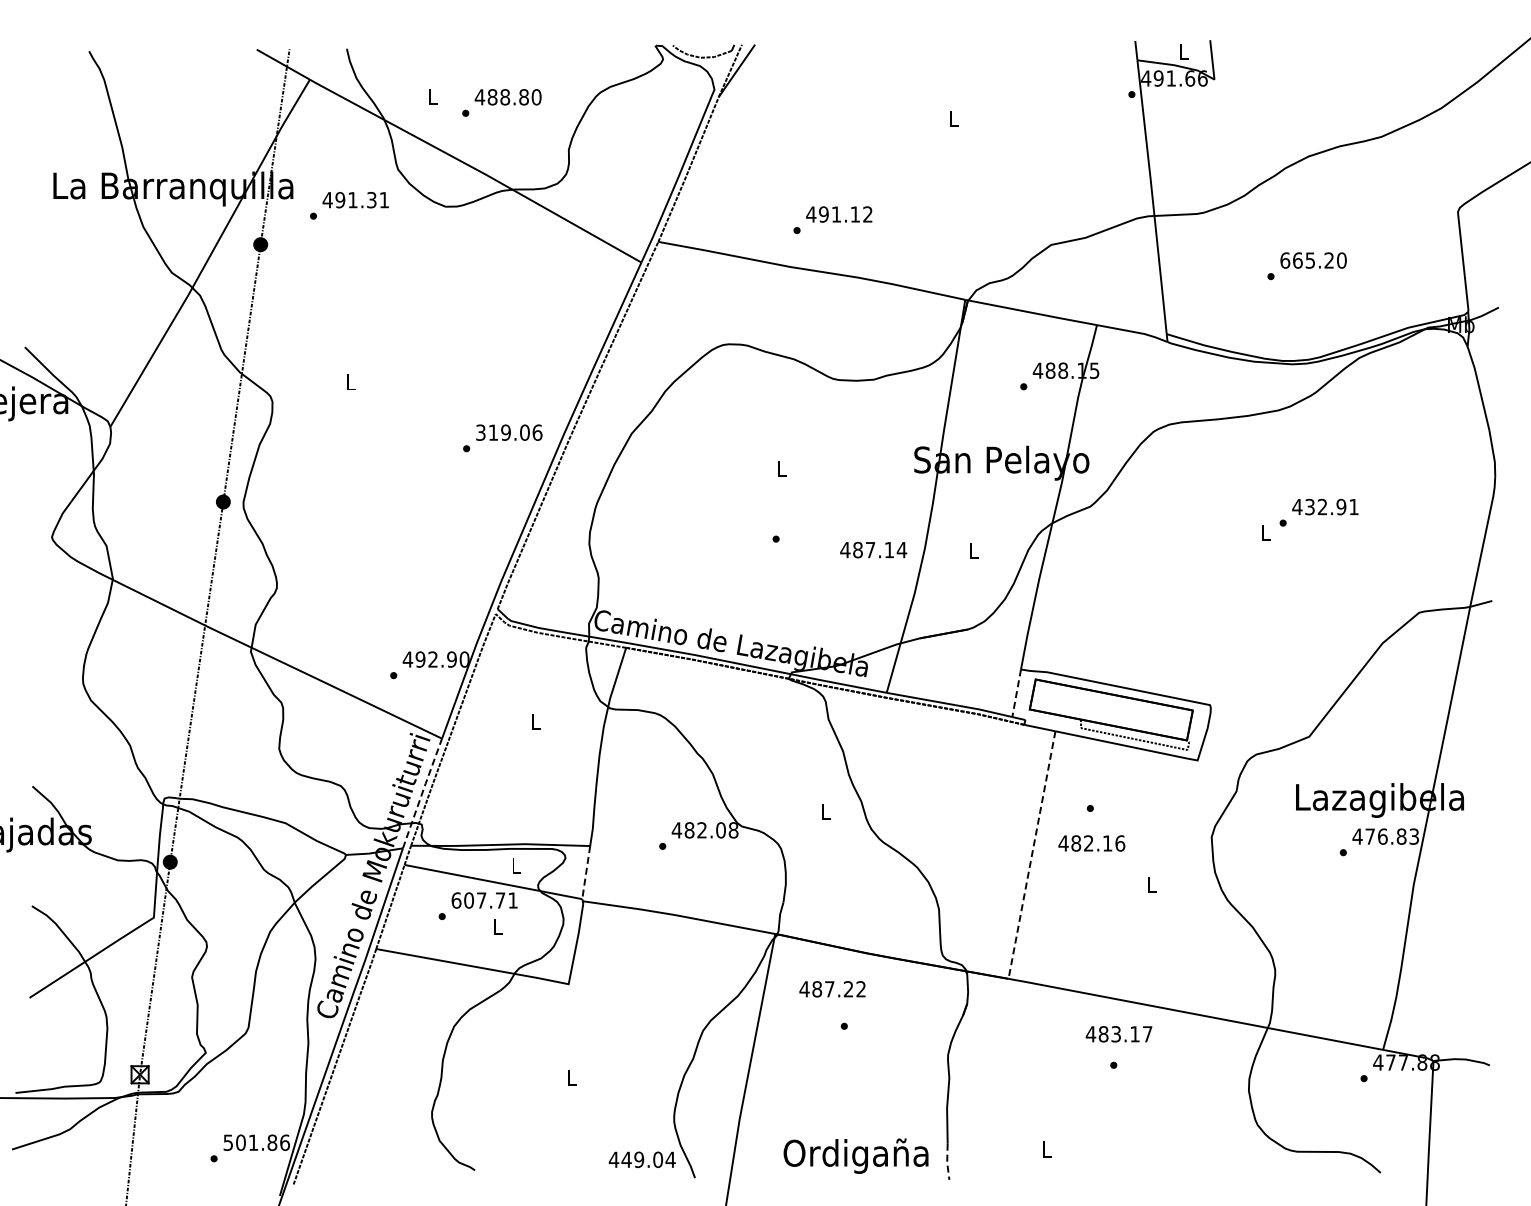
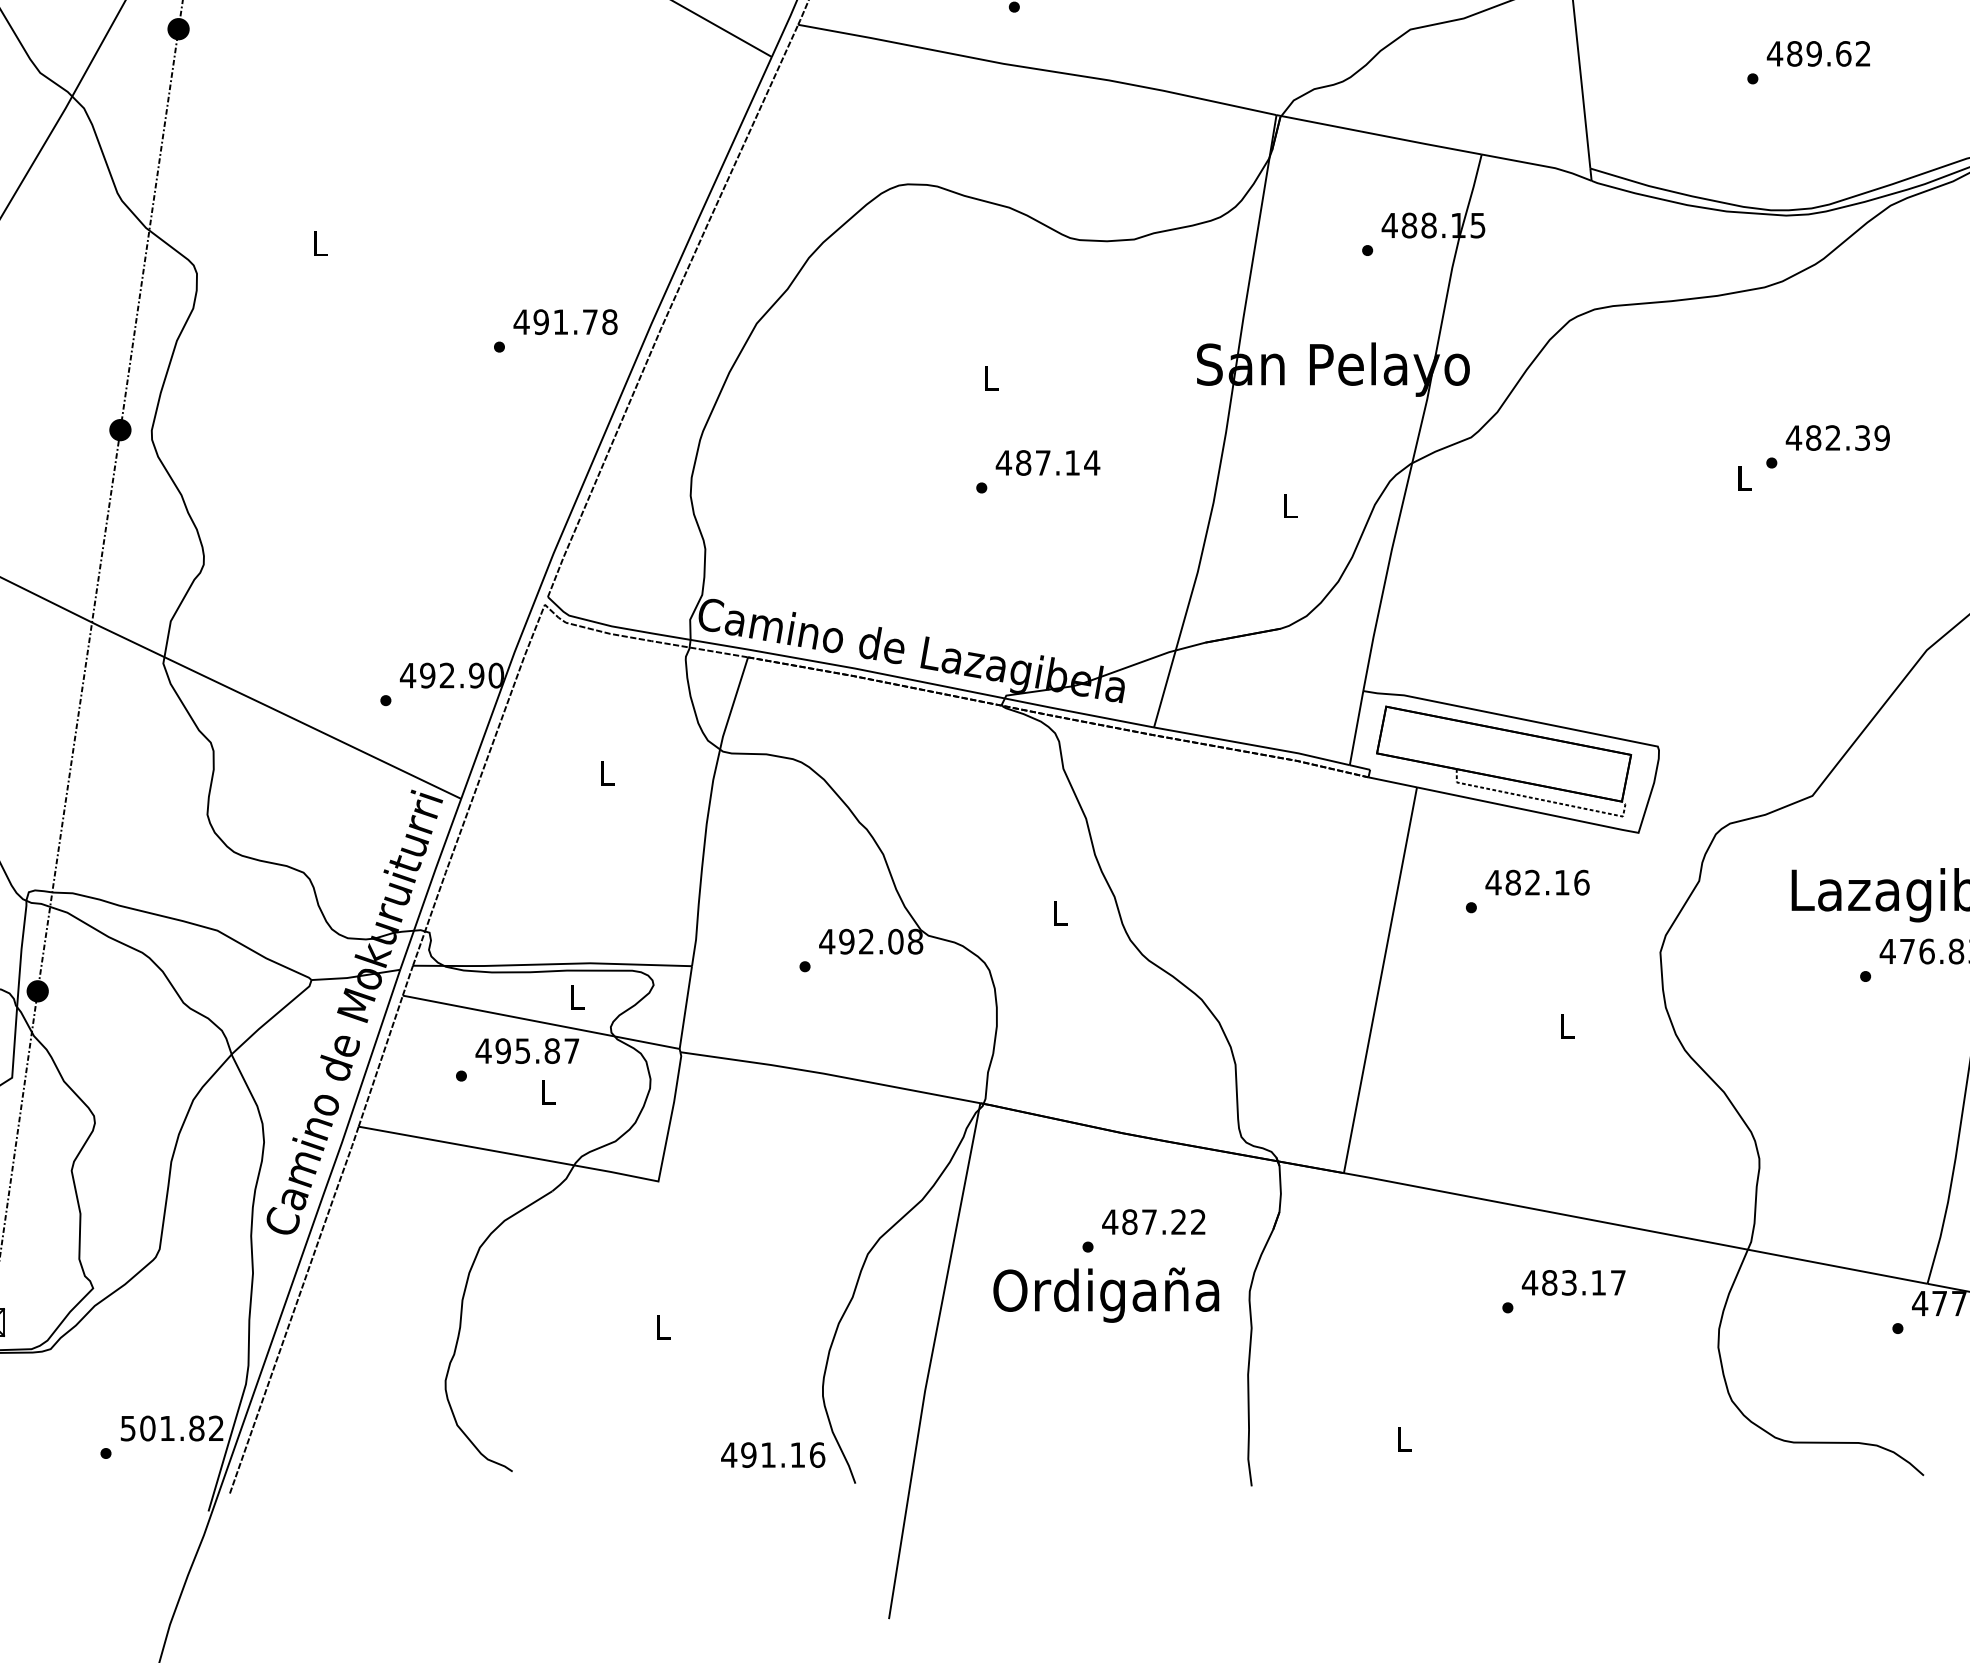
text: (1313, 260) -> (1819, 53), 665.20 -> 489.62
text: (508, 432) -> (564, 321), 319.06 -> 491.78
text: (1331, 506) -> (1847, 437), 432.91 -> 482.39
text: (873, 549) -> (1047, 462), moved
line: (1016, 693) -> (1356, 728), dashed -> solid
line: (422, 793) -> (430, 884), dashed -> solid
text: (689, 830) -> (846, 941), 482.08 -> 492.08
text: (1091, 843) -> (1537, 882), moved
line: (1032, 855) -> (1381, 980), dashed -> solid
line: (586, 872) -> (686, 1007), dashed -> solid
text: (484, 900) -> (527, 1051), 607.71 -> 495.87
text: (832, 989) -> (1153, 1222), moved
text: (1118, 1034) -> (1572, 1283), moved
text: (284, 1142) -> (215, 1428), 501.86 -> 501.82
text: (855, 1155) -> (1105, 1294), moved
text: (648, 1159) -> (782, 1454), 449.04 -> 491.16
line: (947, 1162) -> (1248, 1459), dashed -> solid

